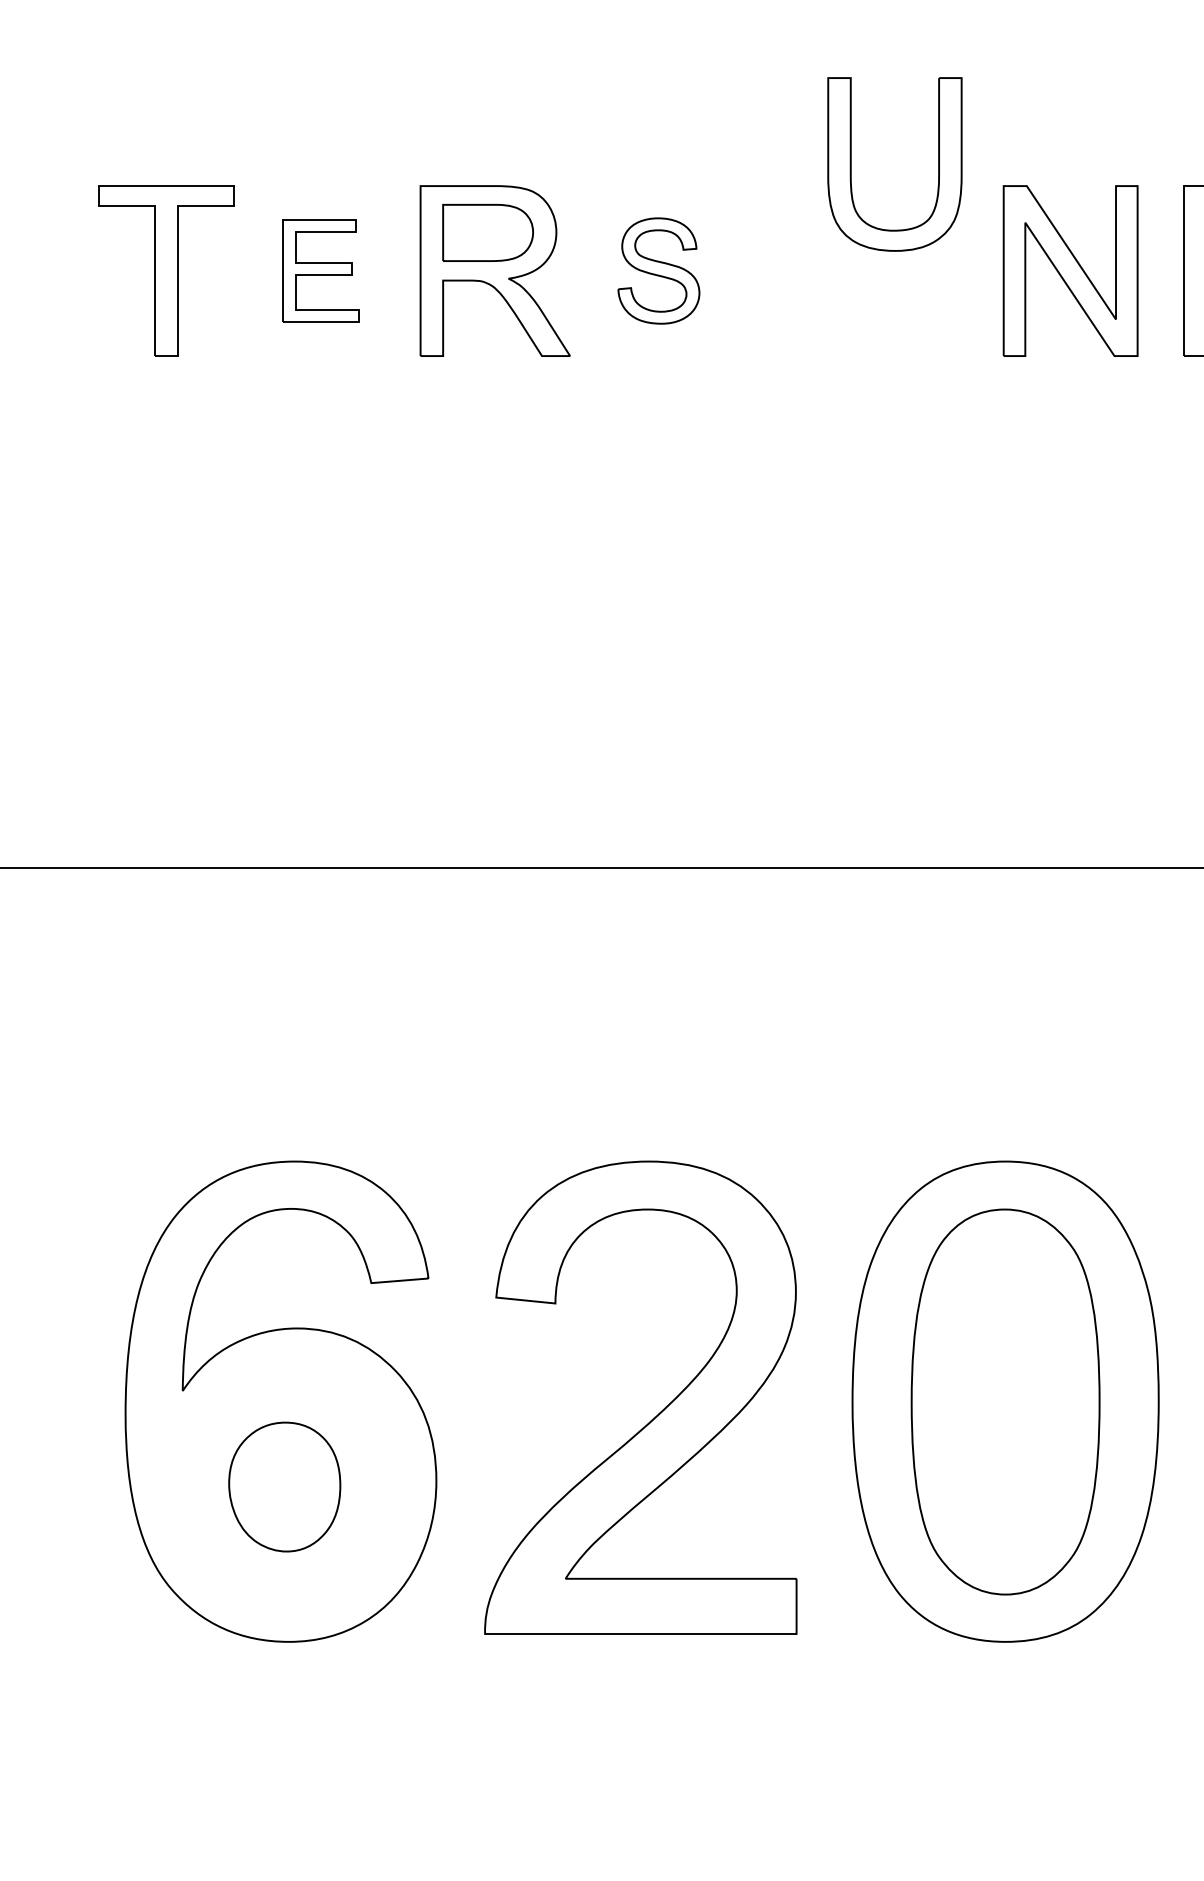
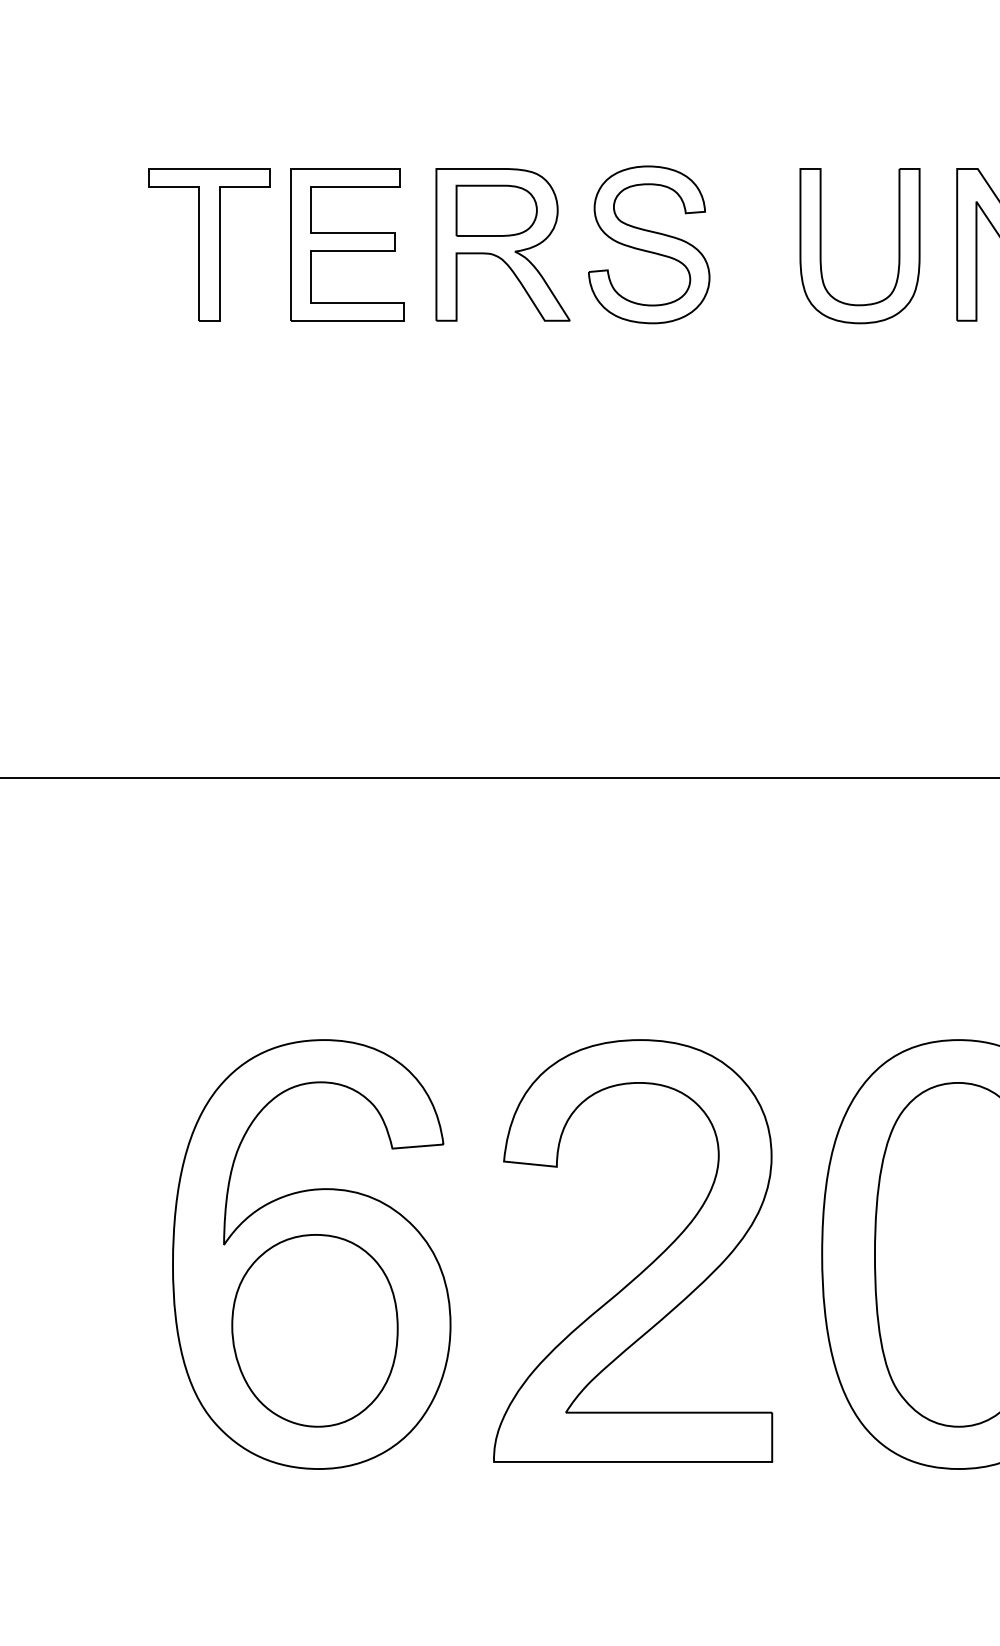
part: (851, 164) -> (821, 246), moved
part: (320, 270) -> (347, 244), size x1.67
part: (658, 270) -> (648, 244), size x1.67
part: (284, 1486) -> (314, 1330), size x1.67

